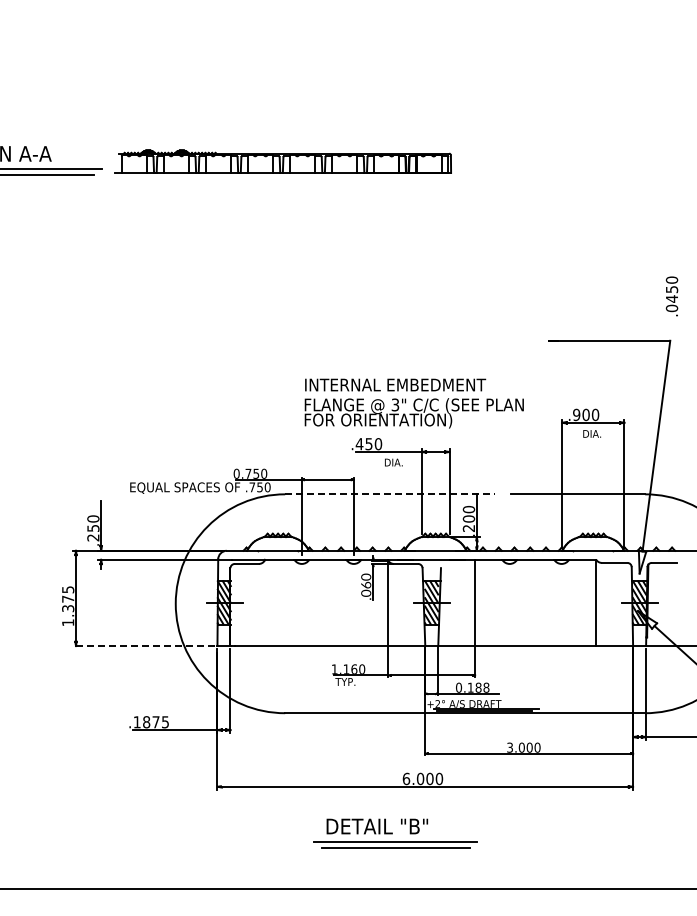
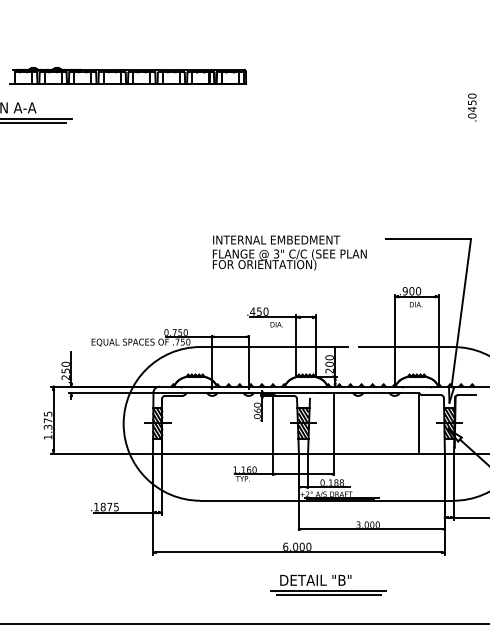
part: (282, 161) -> (127, 76), moved
text: (671, 296) -> (471, 107), moved
text: (413, 403) -> (289, 253), moved
line: (390, 494) -> (274, 347), dashed -> solid
line: (143, 646) -> (101, 453), dashed -> solid
part: (395, 833) -> (328, 585), moved

